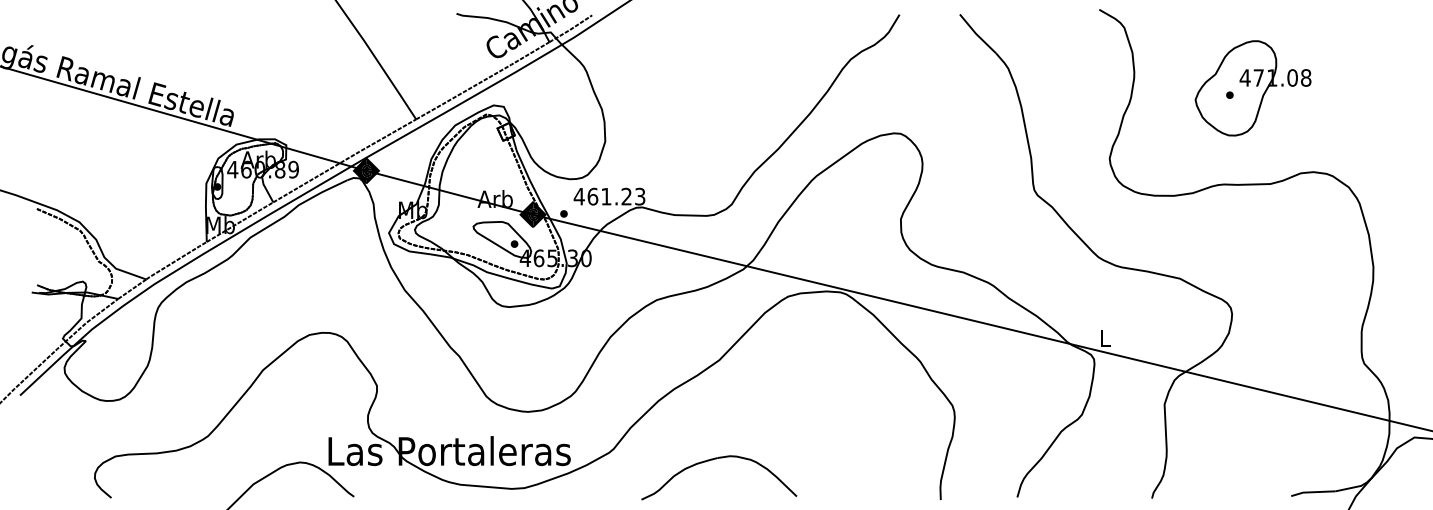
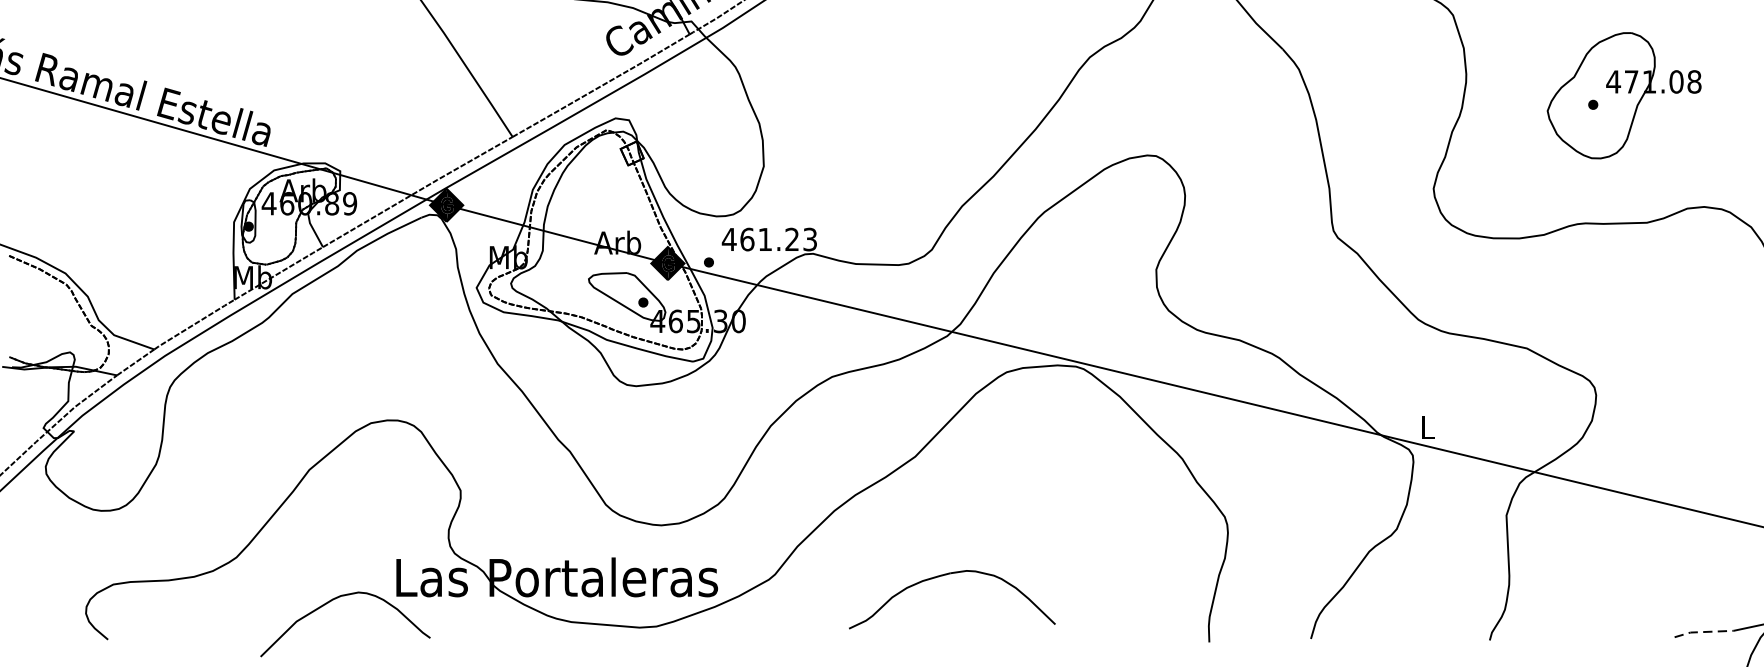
part: (716, 459) -> (948, 575), moved
line: (1312, 492) -> (1702, 632), solid -> dashed

